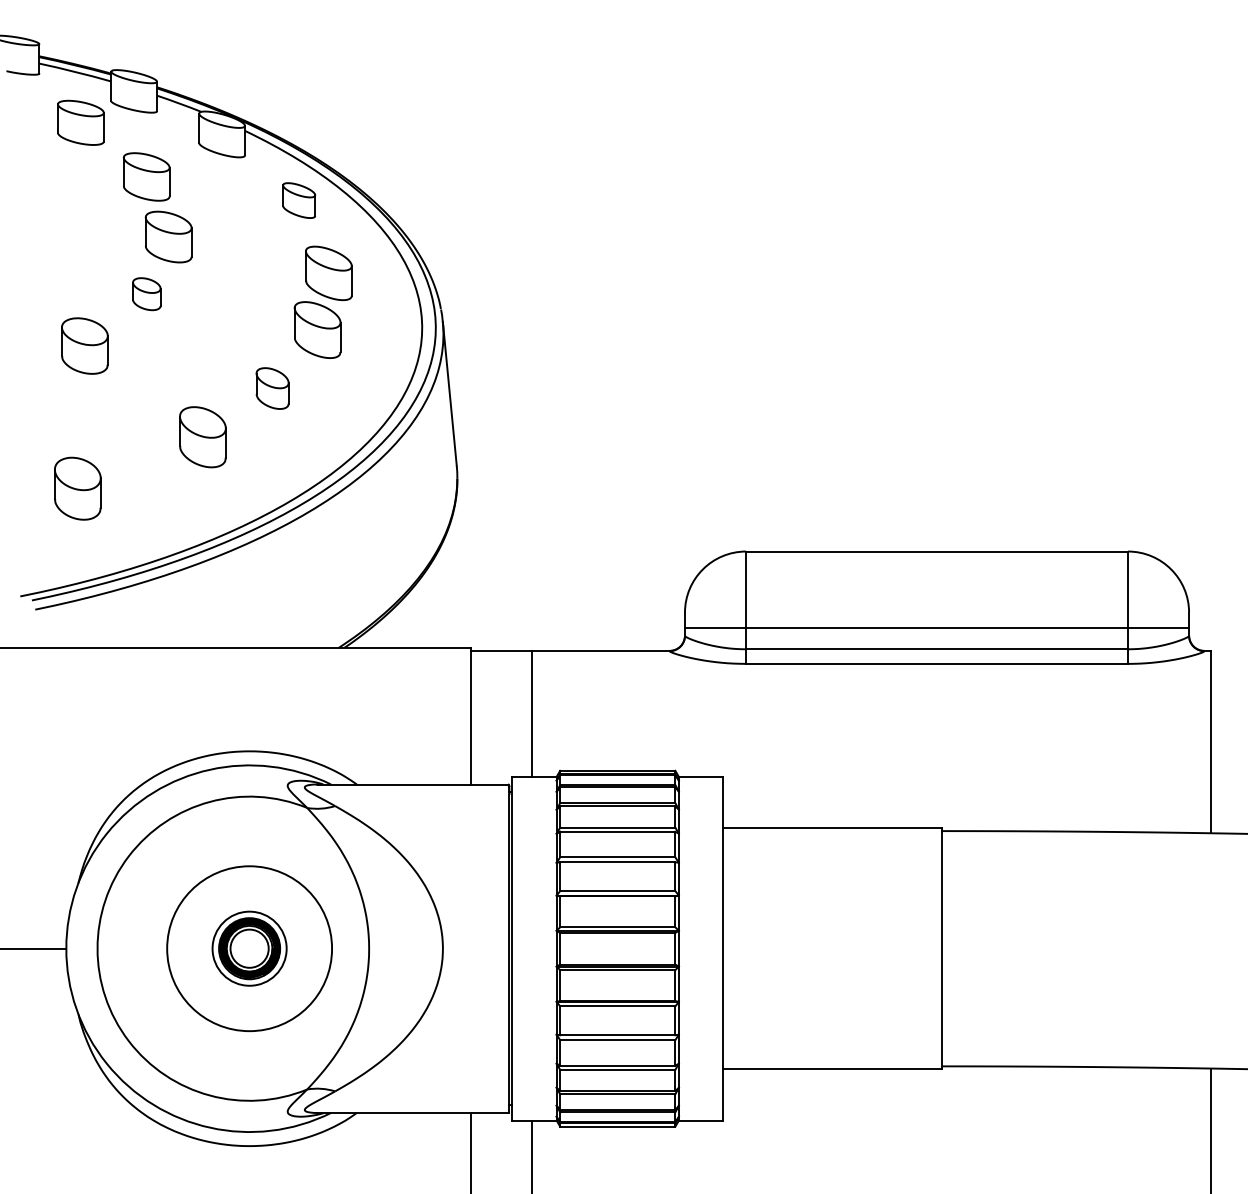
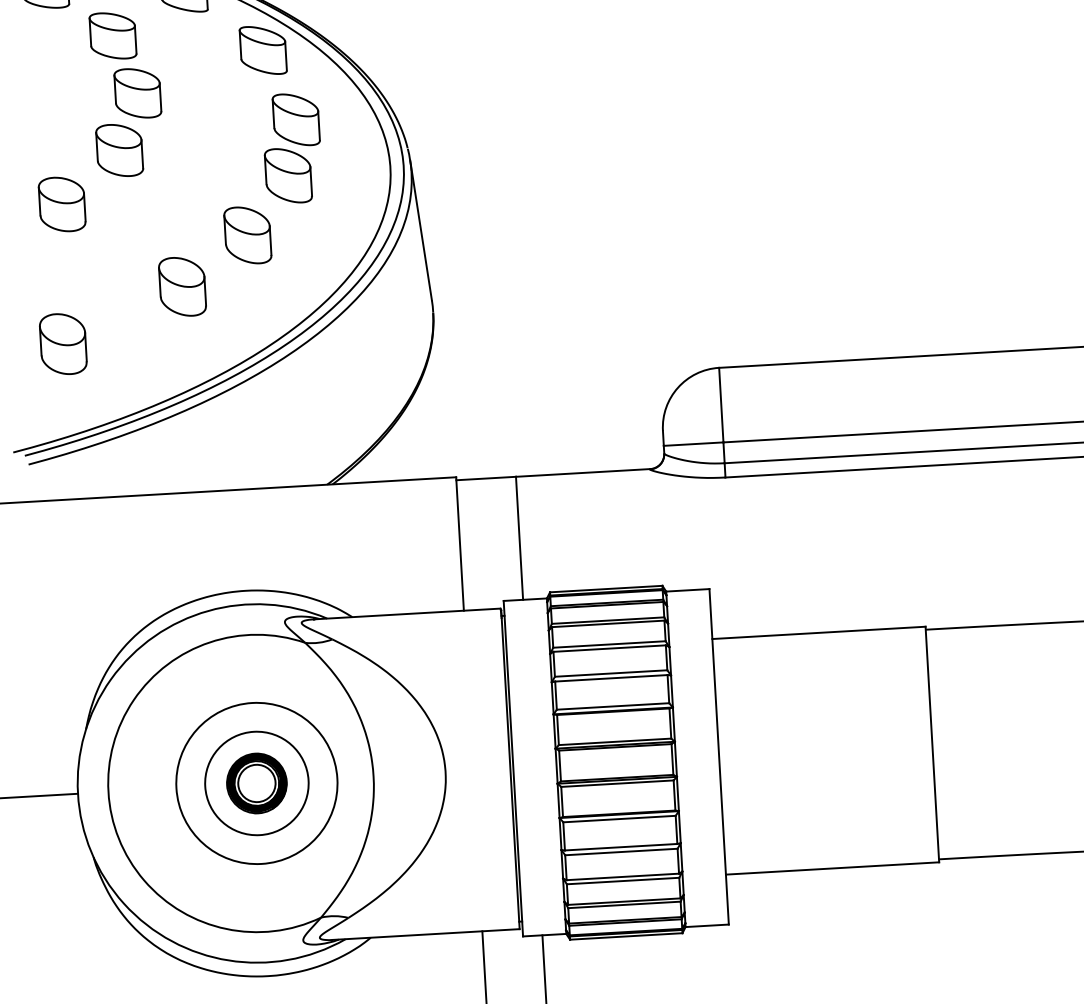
part: (298, 200) -> (262, 50), size x1.43
part: (146, 293) -> (119, 149), size x1.67
part: (272, 388) -> (247, 235), size x1.43
circle: (249, 948) -> (256, 783), size x1.43

